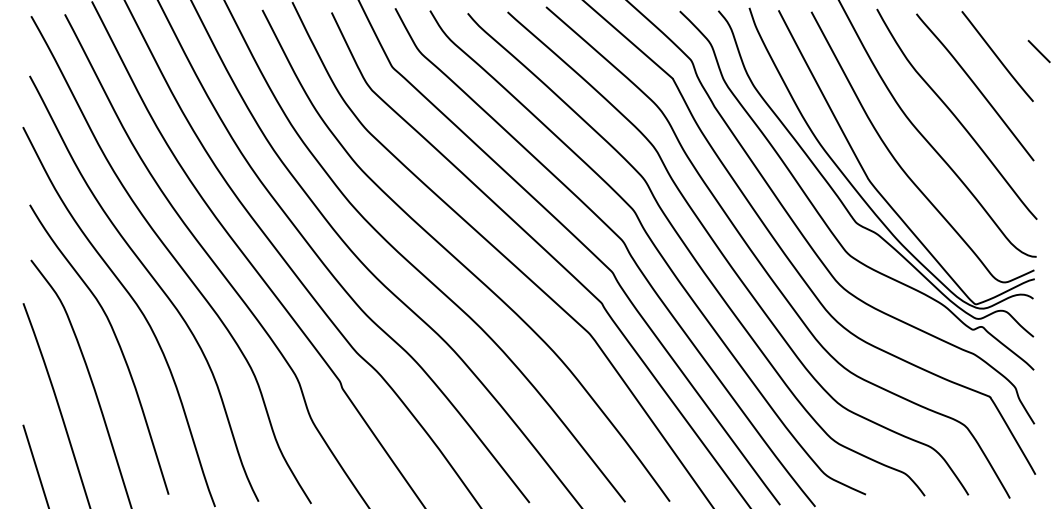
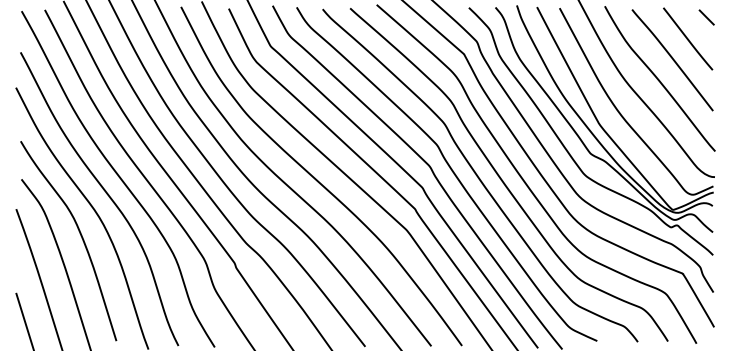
line: (1038, 51) -> (706, 17), moved

